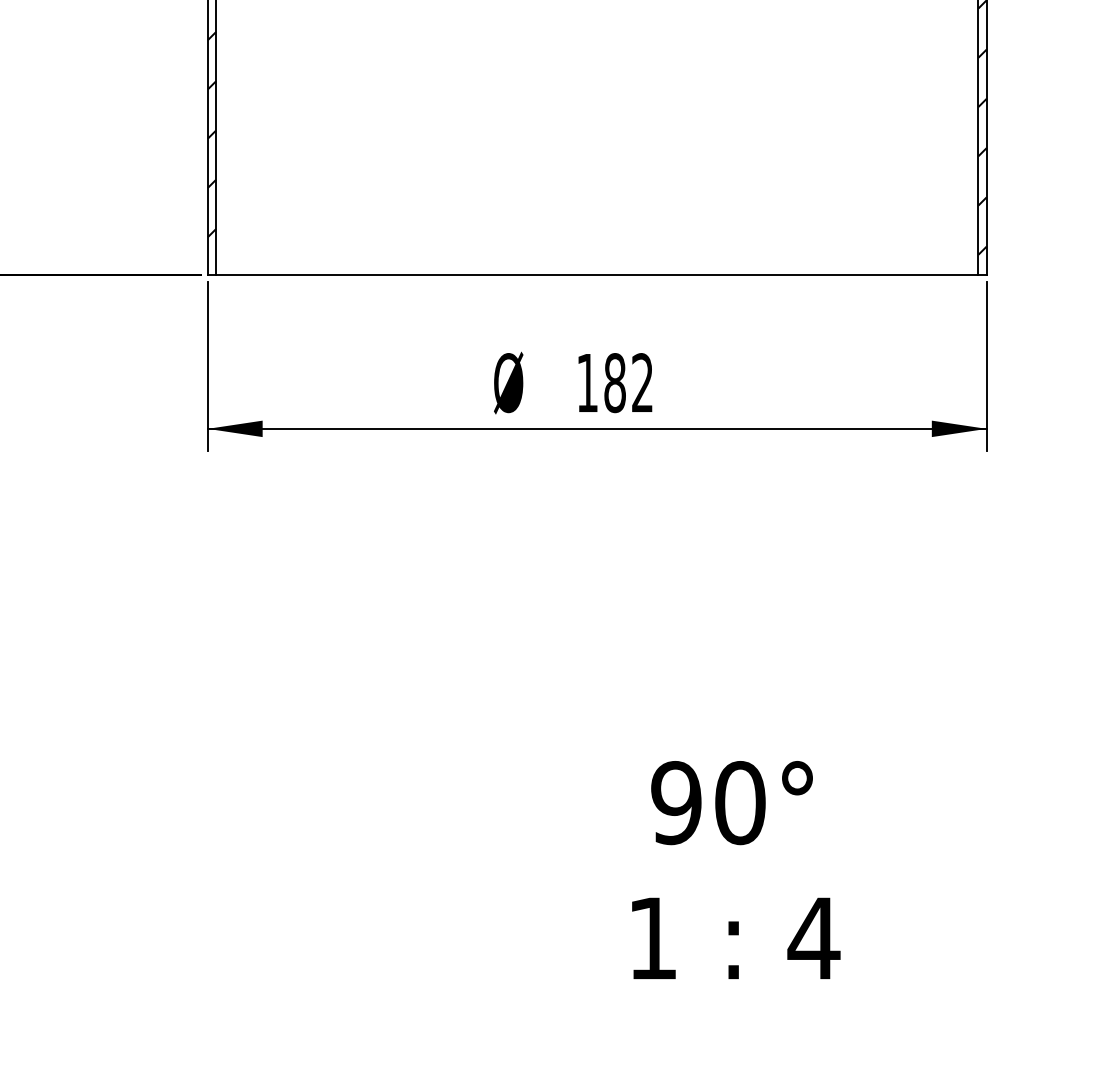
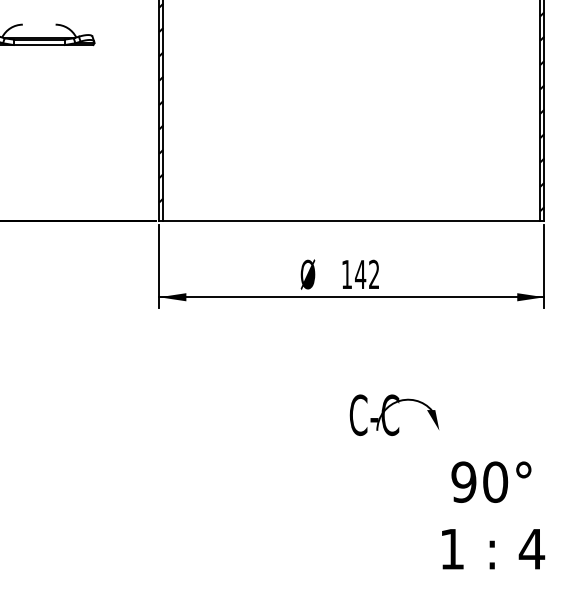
text: (614, 382) -> (360, 274), 182 -> 142
part: (671, 653) -> (388, 408), added
text: (736, 870) -> (493, 515), moved

